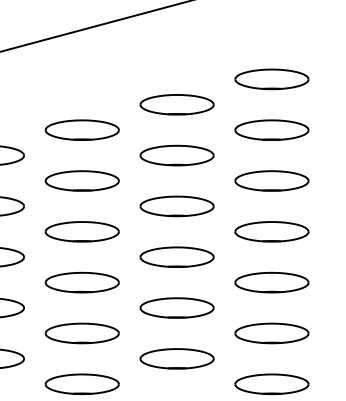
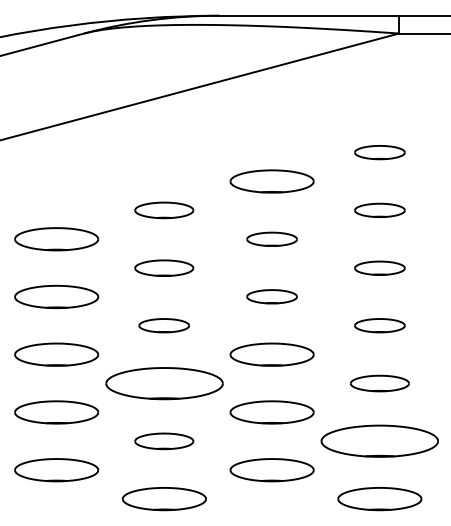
part: (271, 79) -> (379, 152), size x0.6
part: (81, 130) -> (163, 210), size x0.7
part: (271, 130) -> (379, 210), size x0.6
part: (176, 155) -> (271, 239), size x0.6
part: (81, 181) -> (163, 268), size x0.7
part: (271, 181) -> (379, 268), size x0.6
part: (176, 206) -> (271, 296), size x0.6
part: (81, 231) -> (163, 325), size x0.6
part: (271, 231) -> (379, 325), size x0.6
part: (81, 282) -> (163, 383), size x1.4
part: (271, 282) -> (379, 383), size x0.7
part: (81, 333) -> (163, 441), size x0.7
part: (271, 333) -> (379, 441), size x1.4

